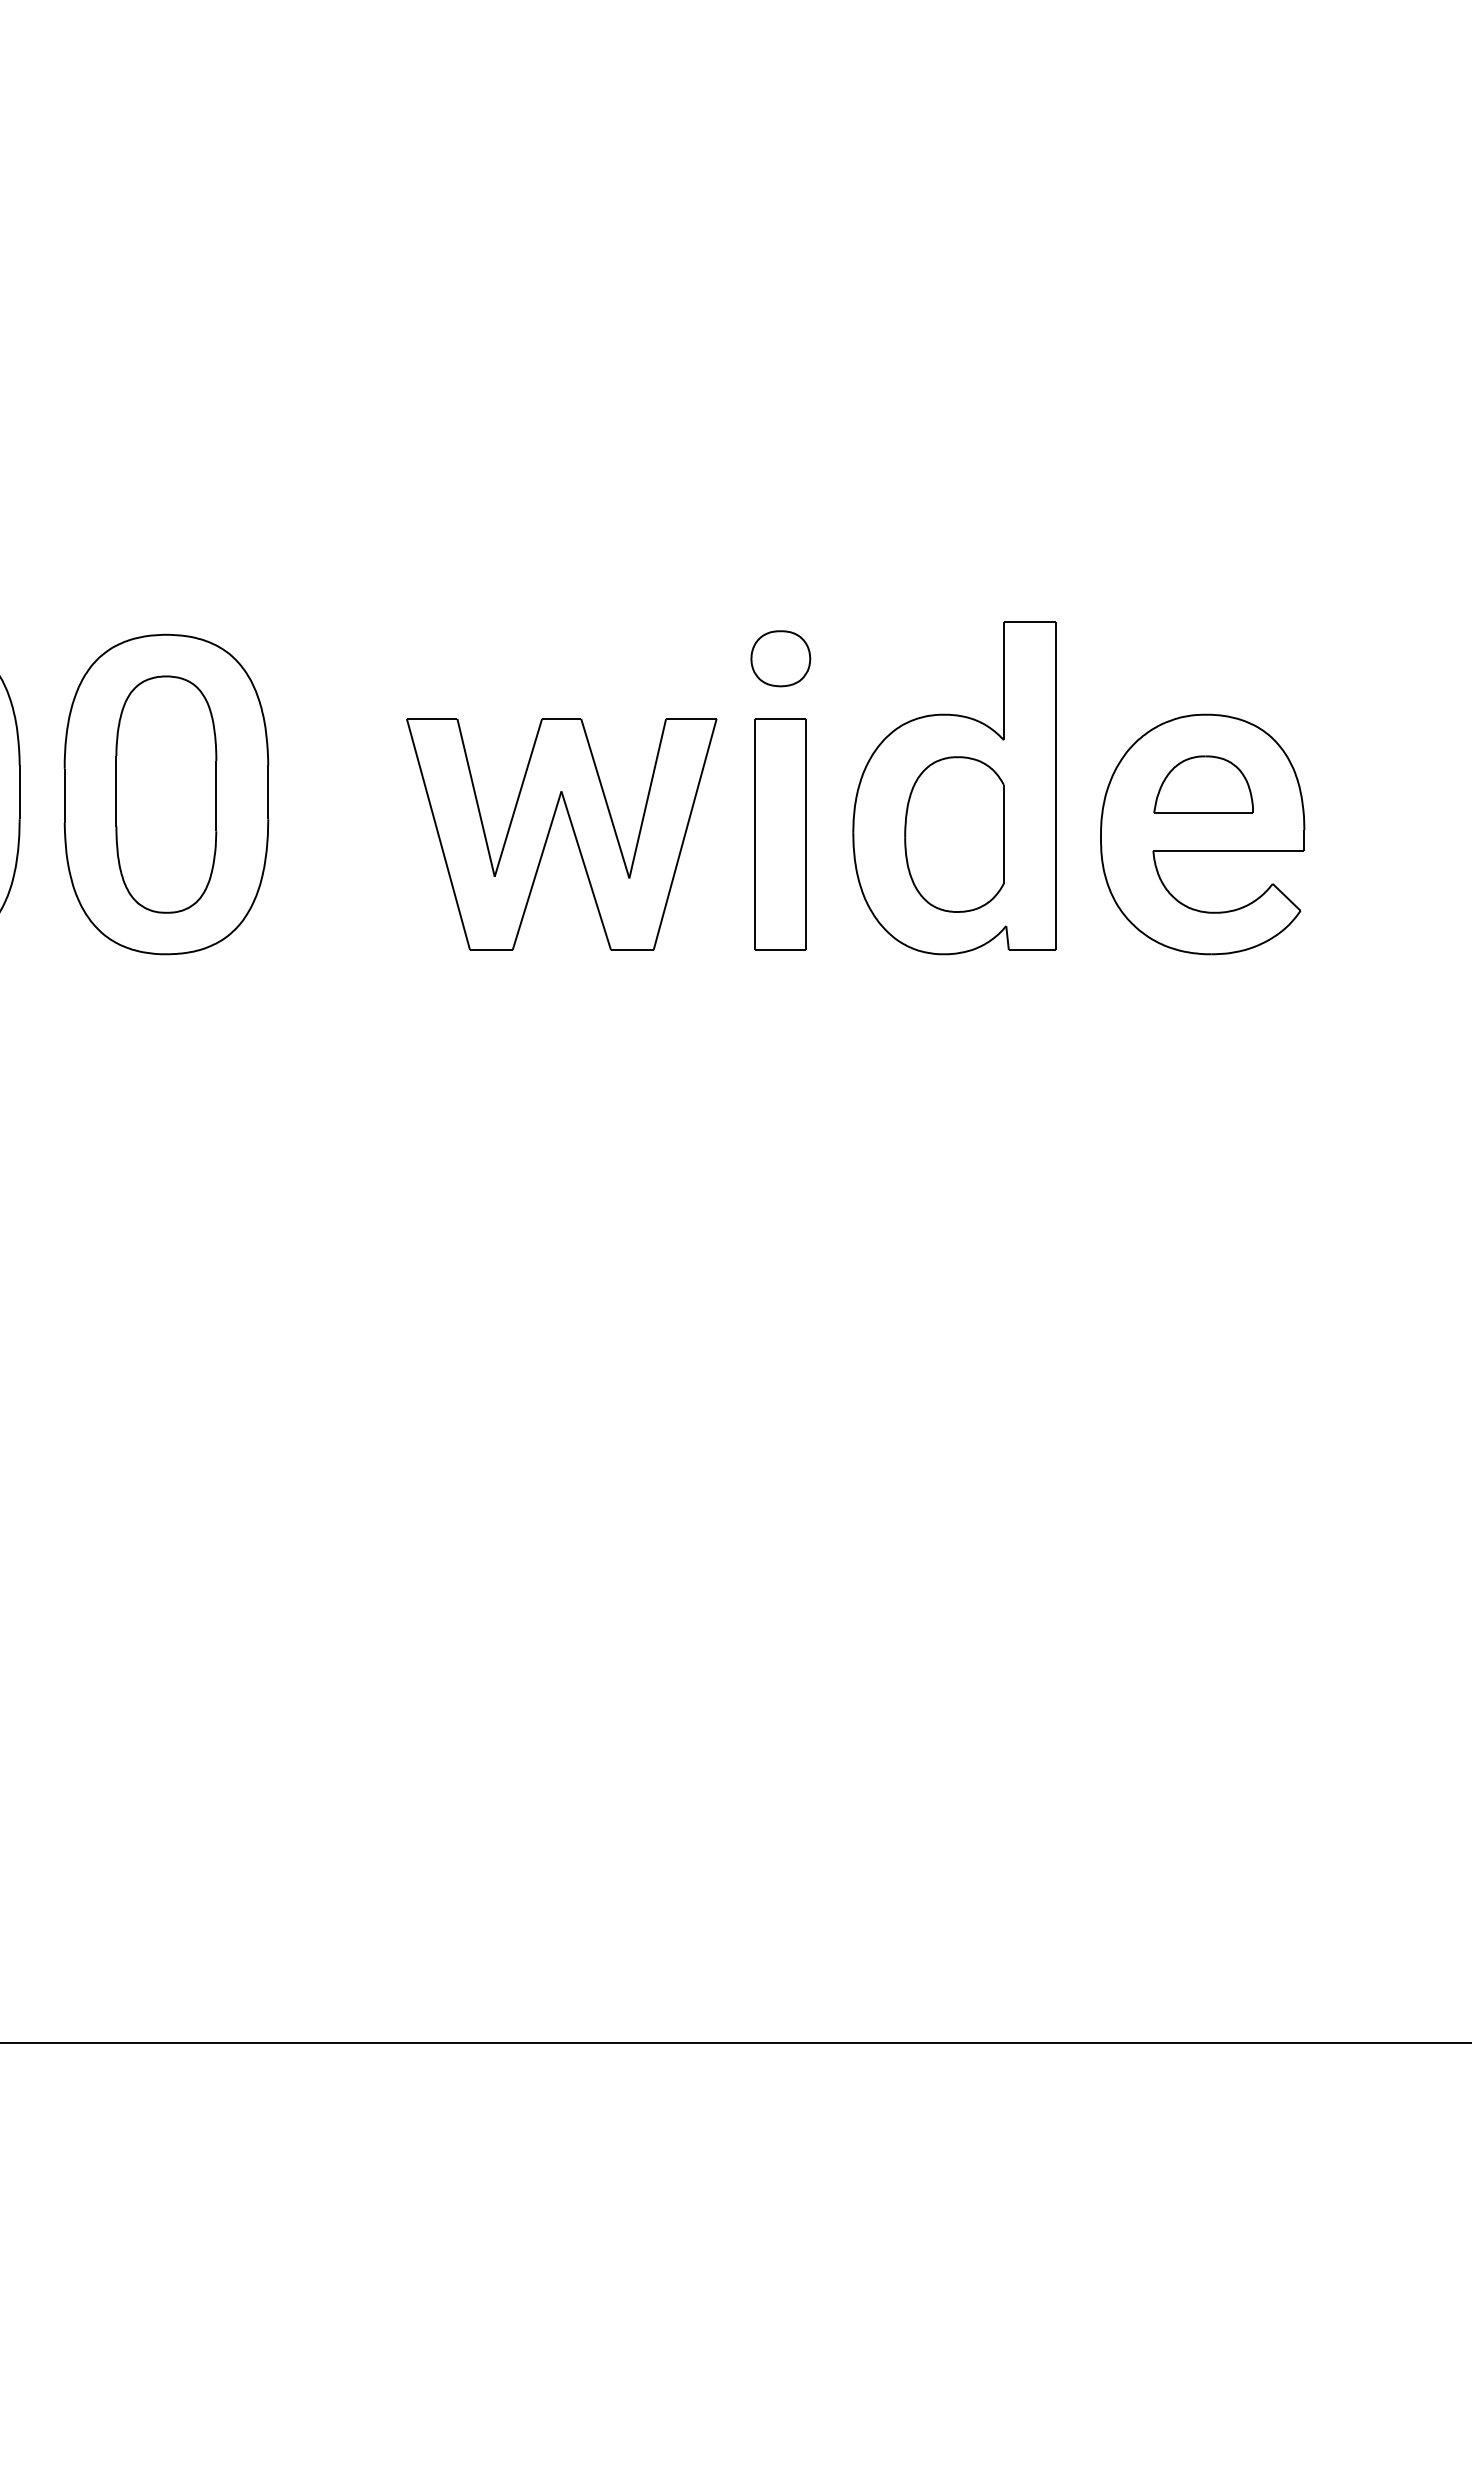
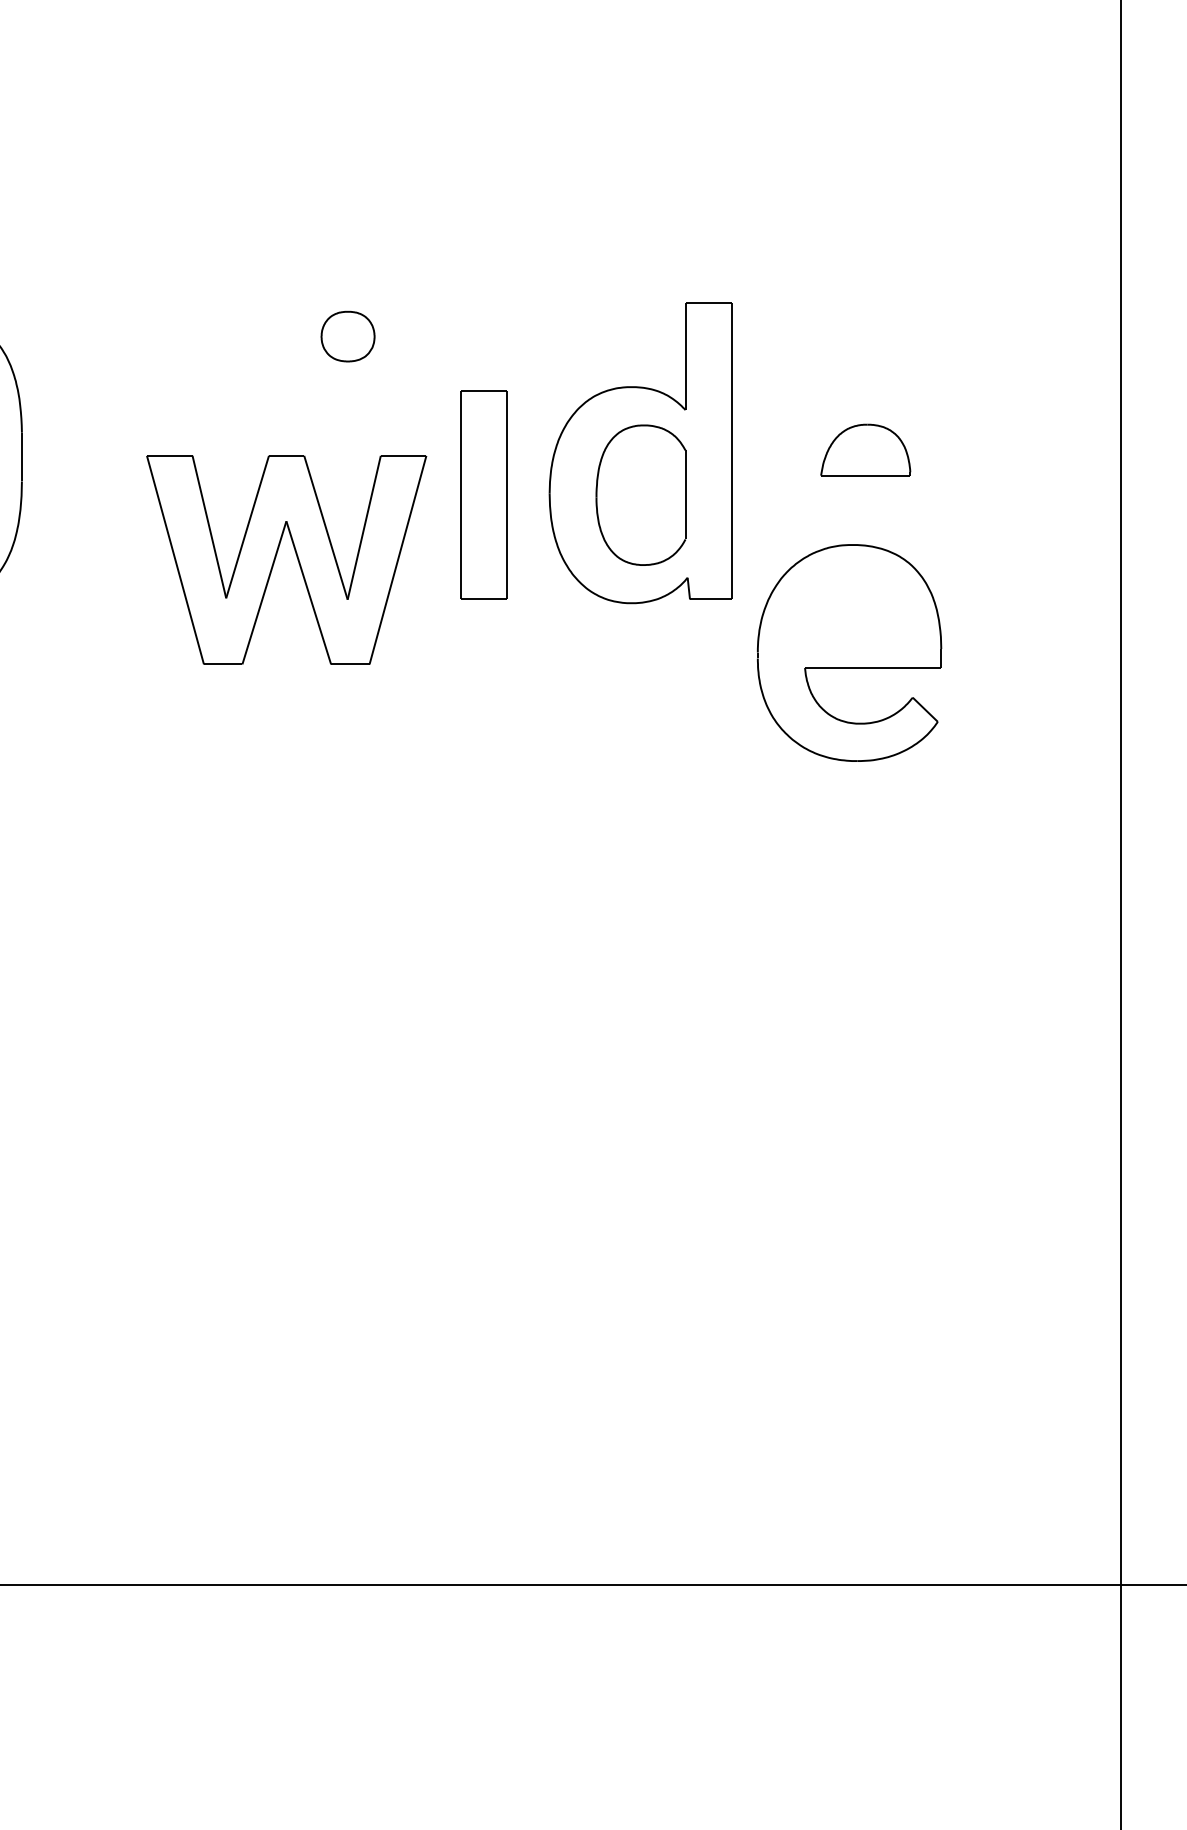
part: (780, 658) -> (347, 336), moved
part: (550, 831) -> (276, 557), moved
part: (1202, 834) -> (849, 653), moved

